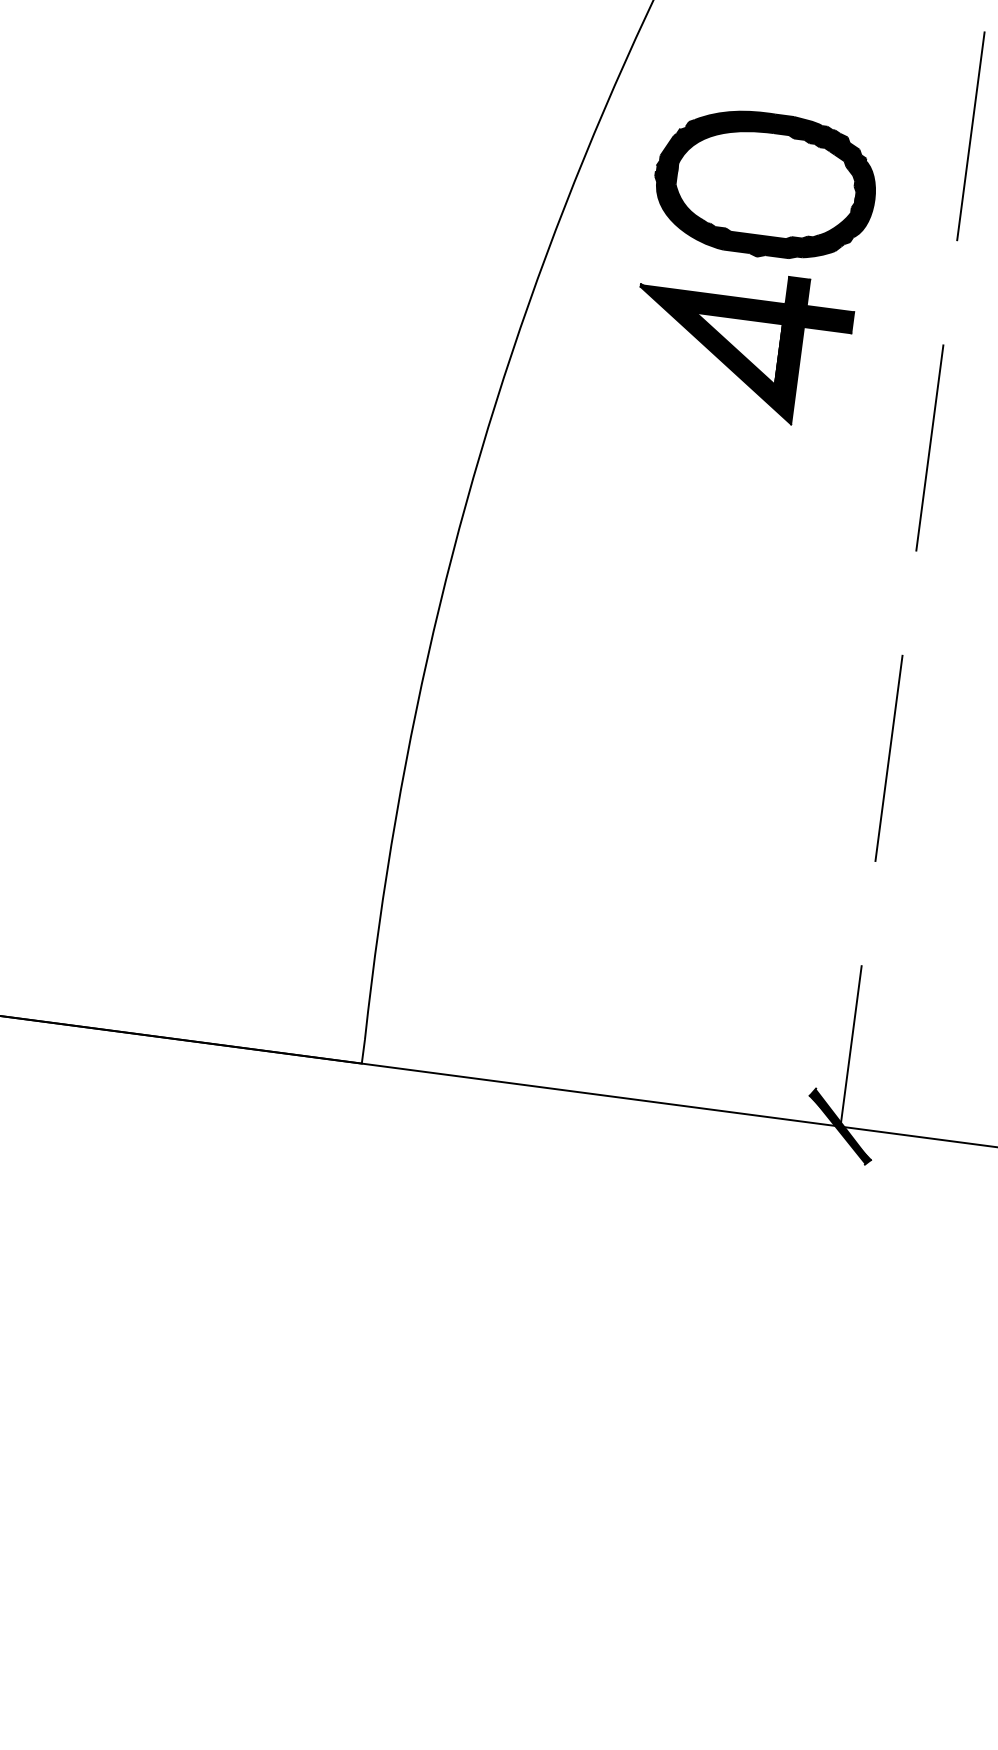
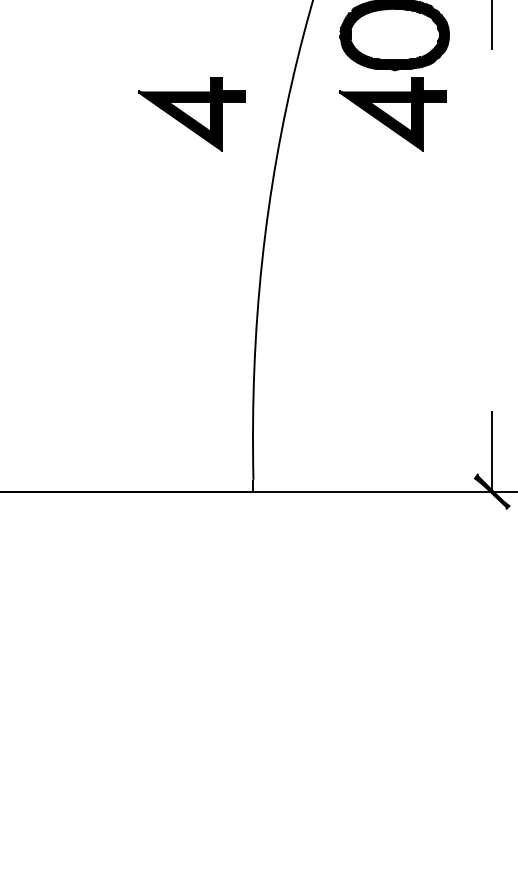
part: (337, 291) -> (191, 114), added
line: (930, 446) -> (492, 152), removed
line: (889, 757) -> (492, 307), removed

